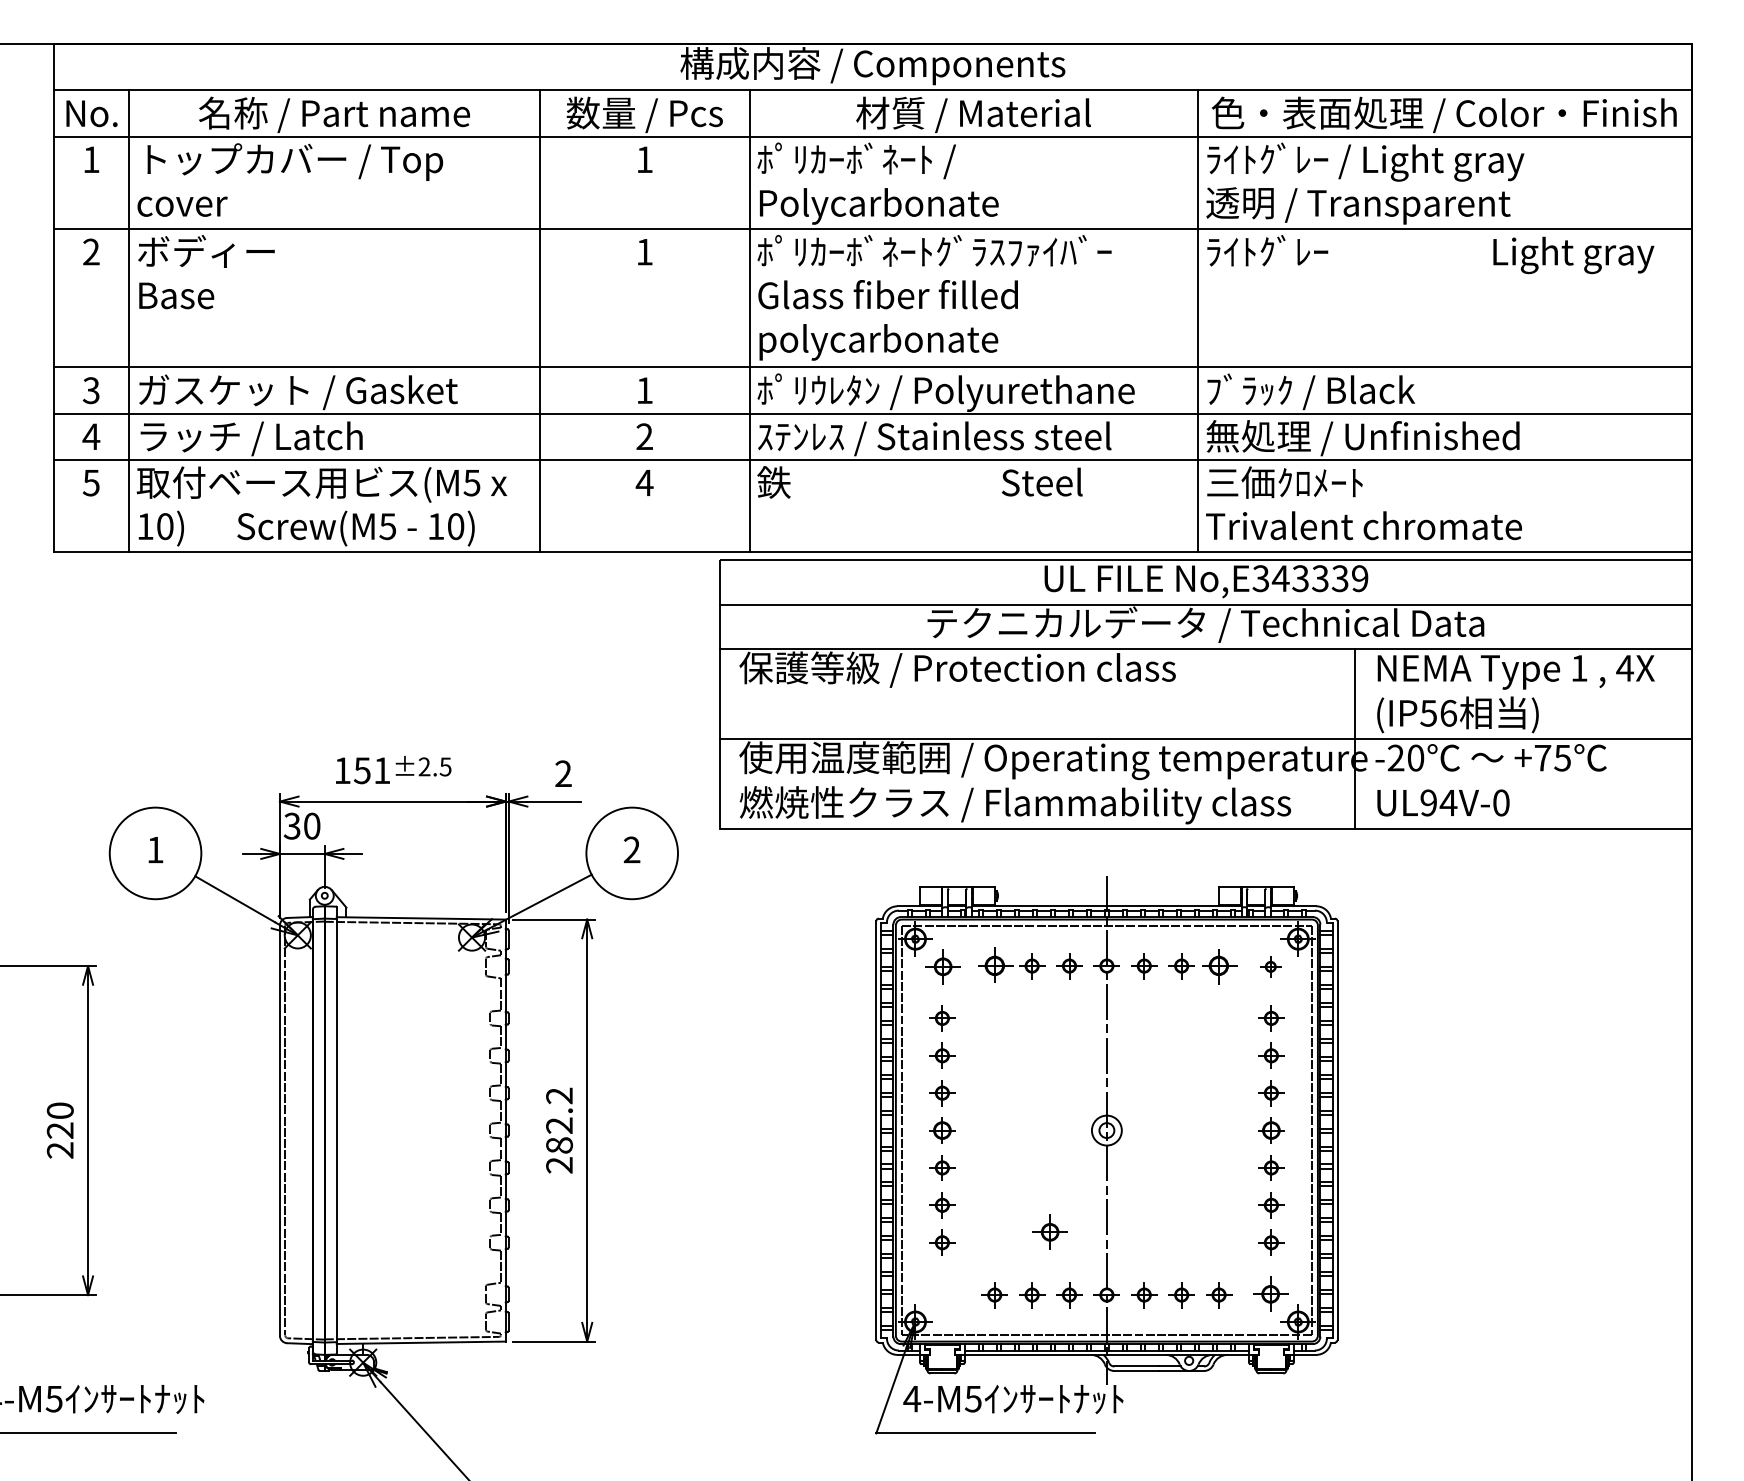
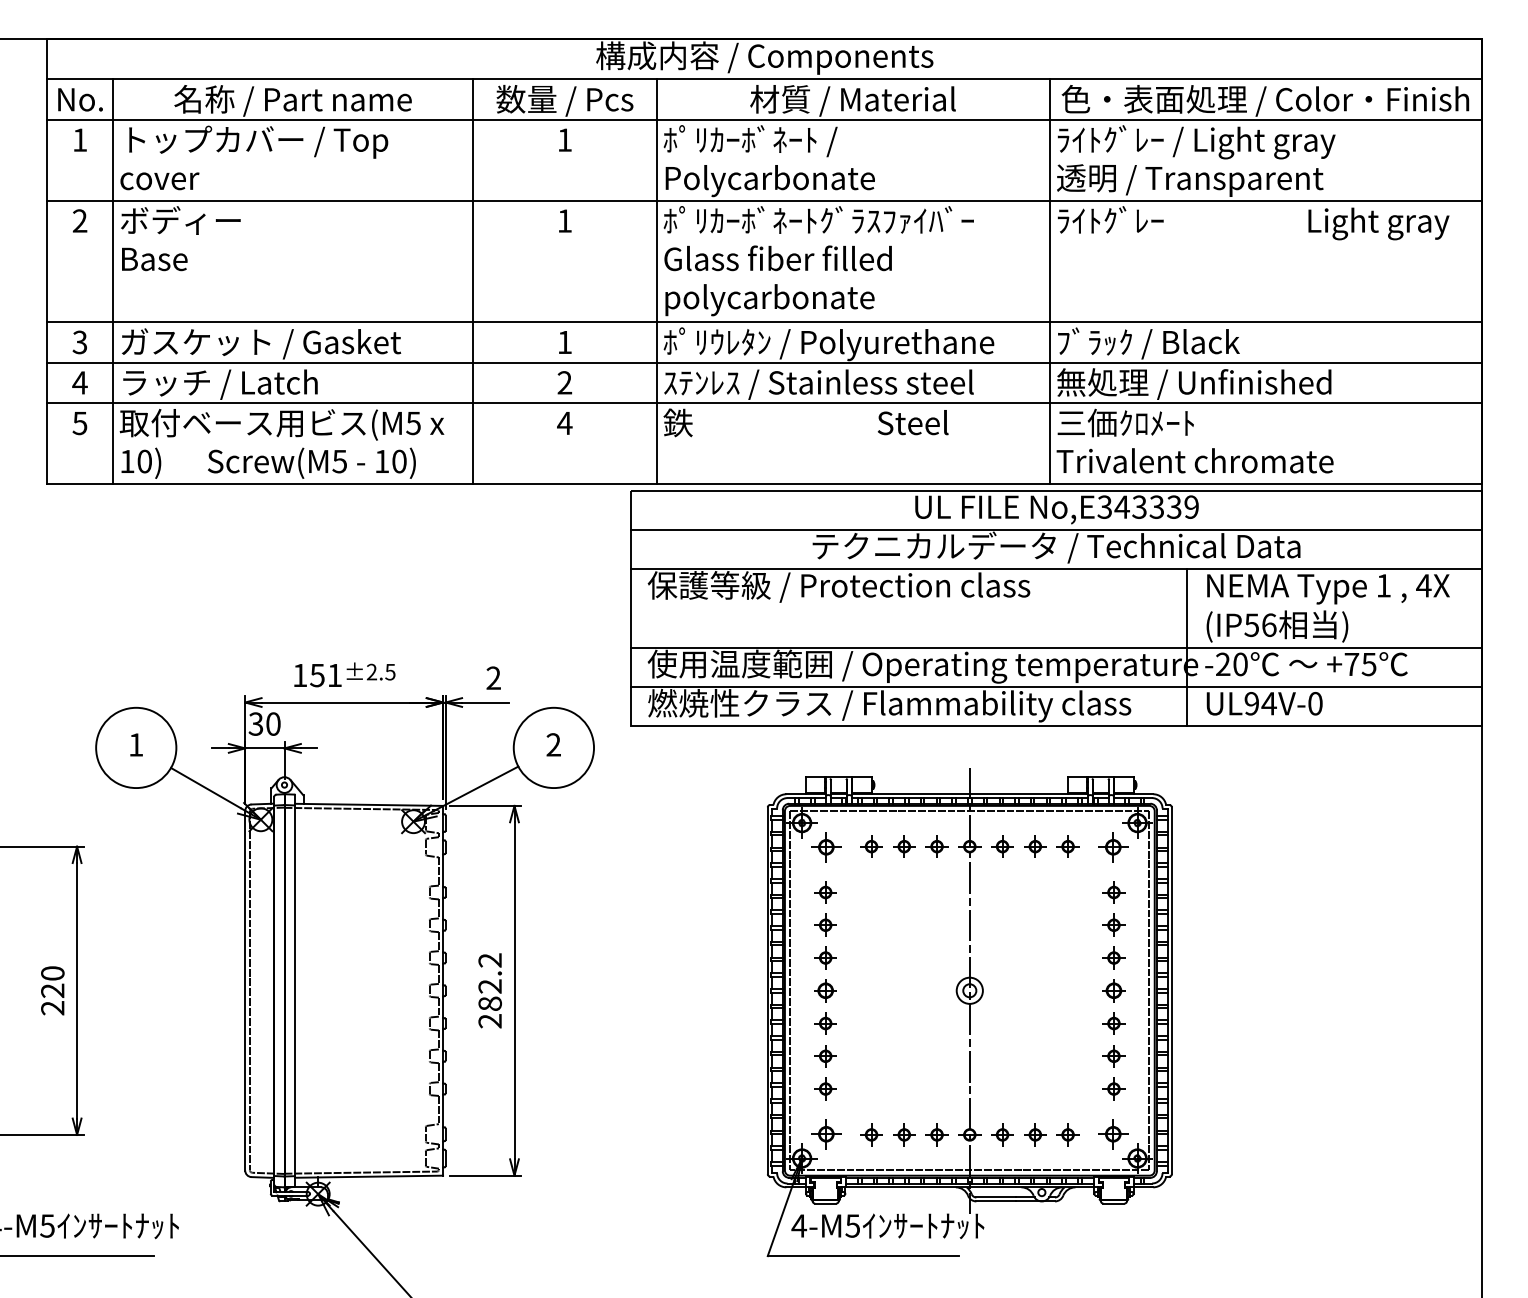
line: (1205, 783) -> (1056, 686), added
part: (994, 966) -> (871, 847), size x0.71
part: (1219, 966) -> (1068, 847), size x0.71
part: (1270, 966) -> (1113, 847), size x1.67
part: (1049, 1231) -> (825, 1133), moved

